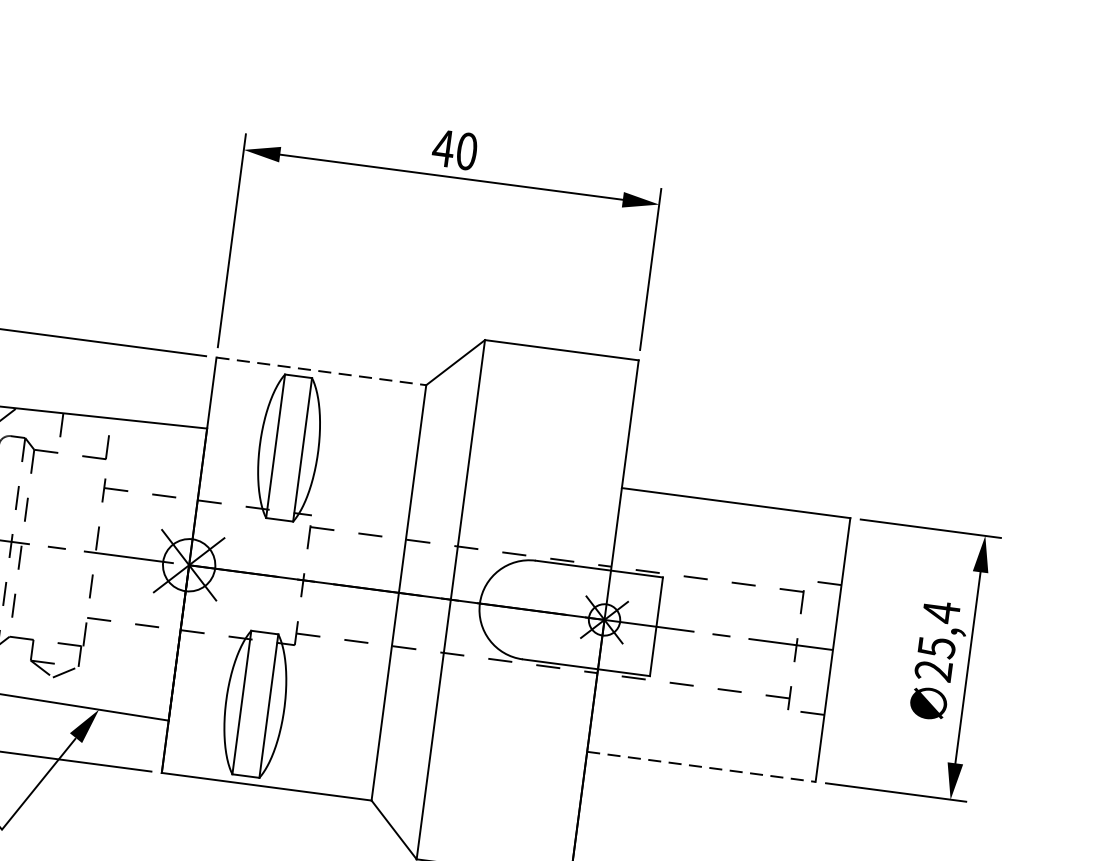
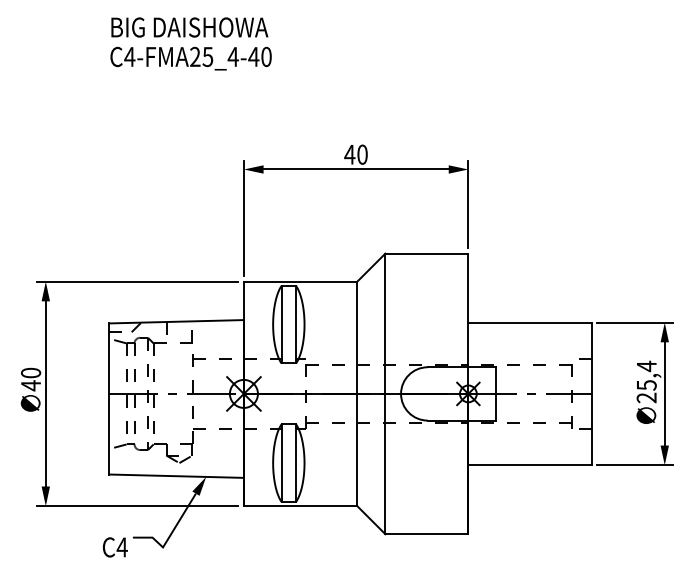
line: (321, 370) -> (300, 281), dashed -> solid
line: (702, 767) -> (530, 465), dashed -> solid

